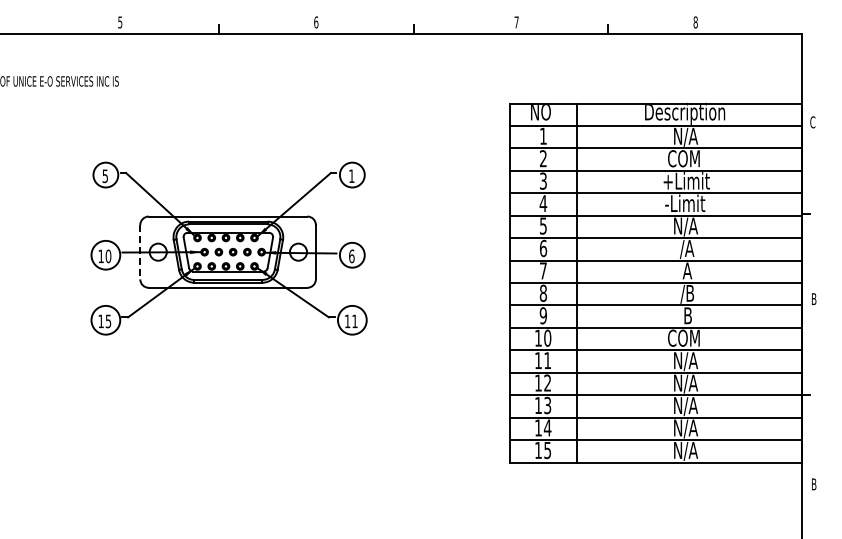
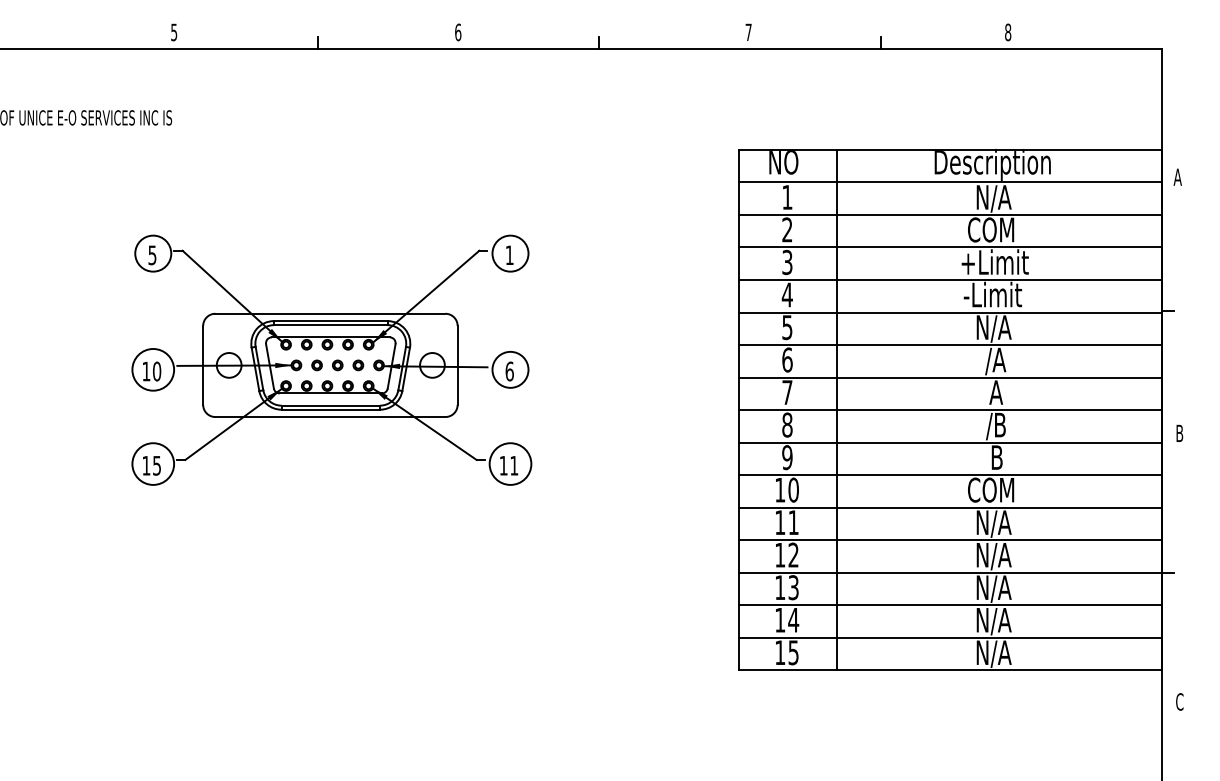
text: (812, 122) -> (1177, 177), C -> A
line: (140, 252) -> (203, 365), dashed -> solid
text: (813, 484) -> (1178, 702), B -> C

